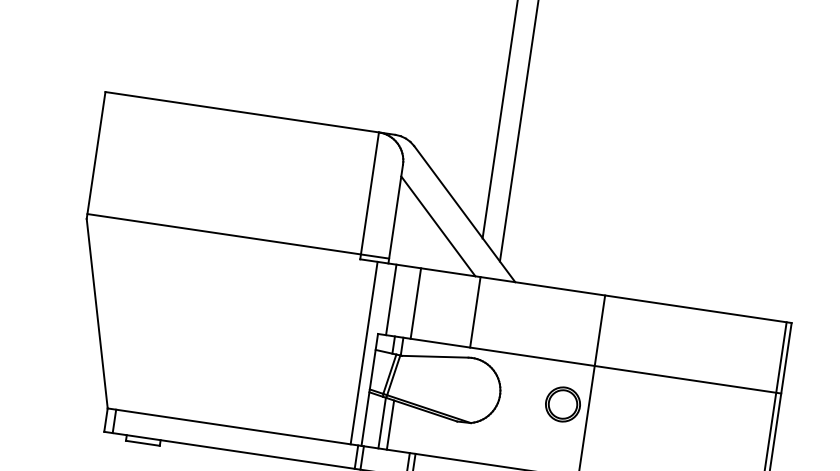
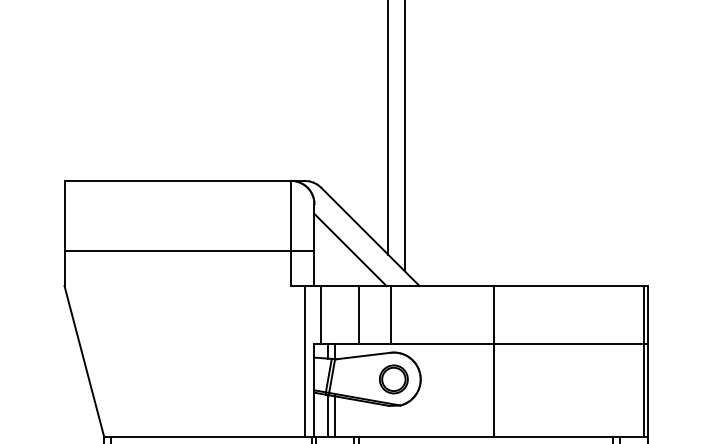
line: (238, 235) -> (189, 250), moved
line: (415, 303) -> (359, 315), moved
part: (562, 404) -> (393, 379), moved

